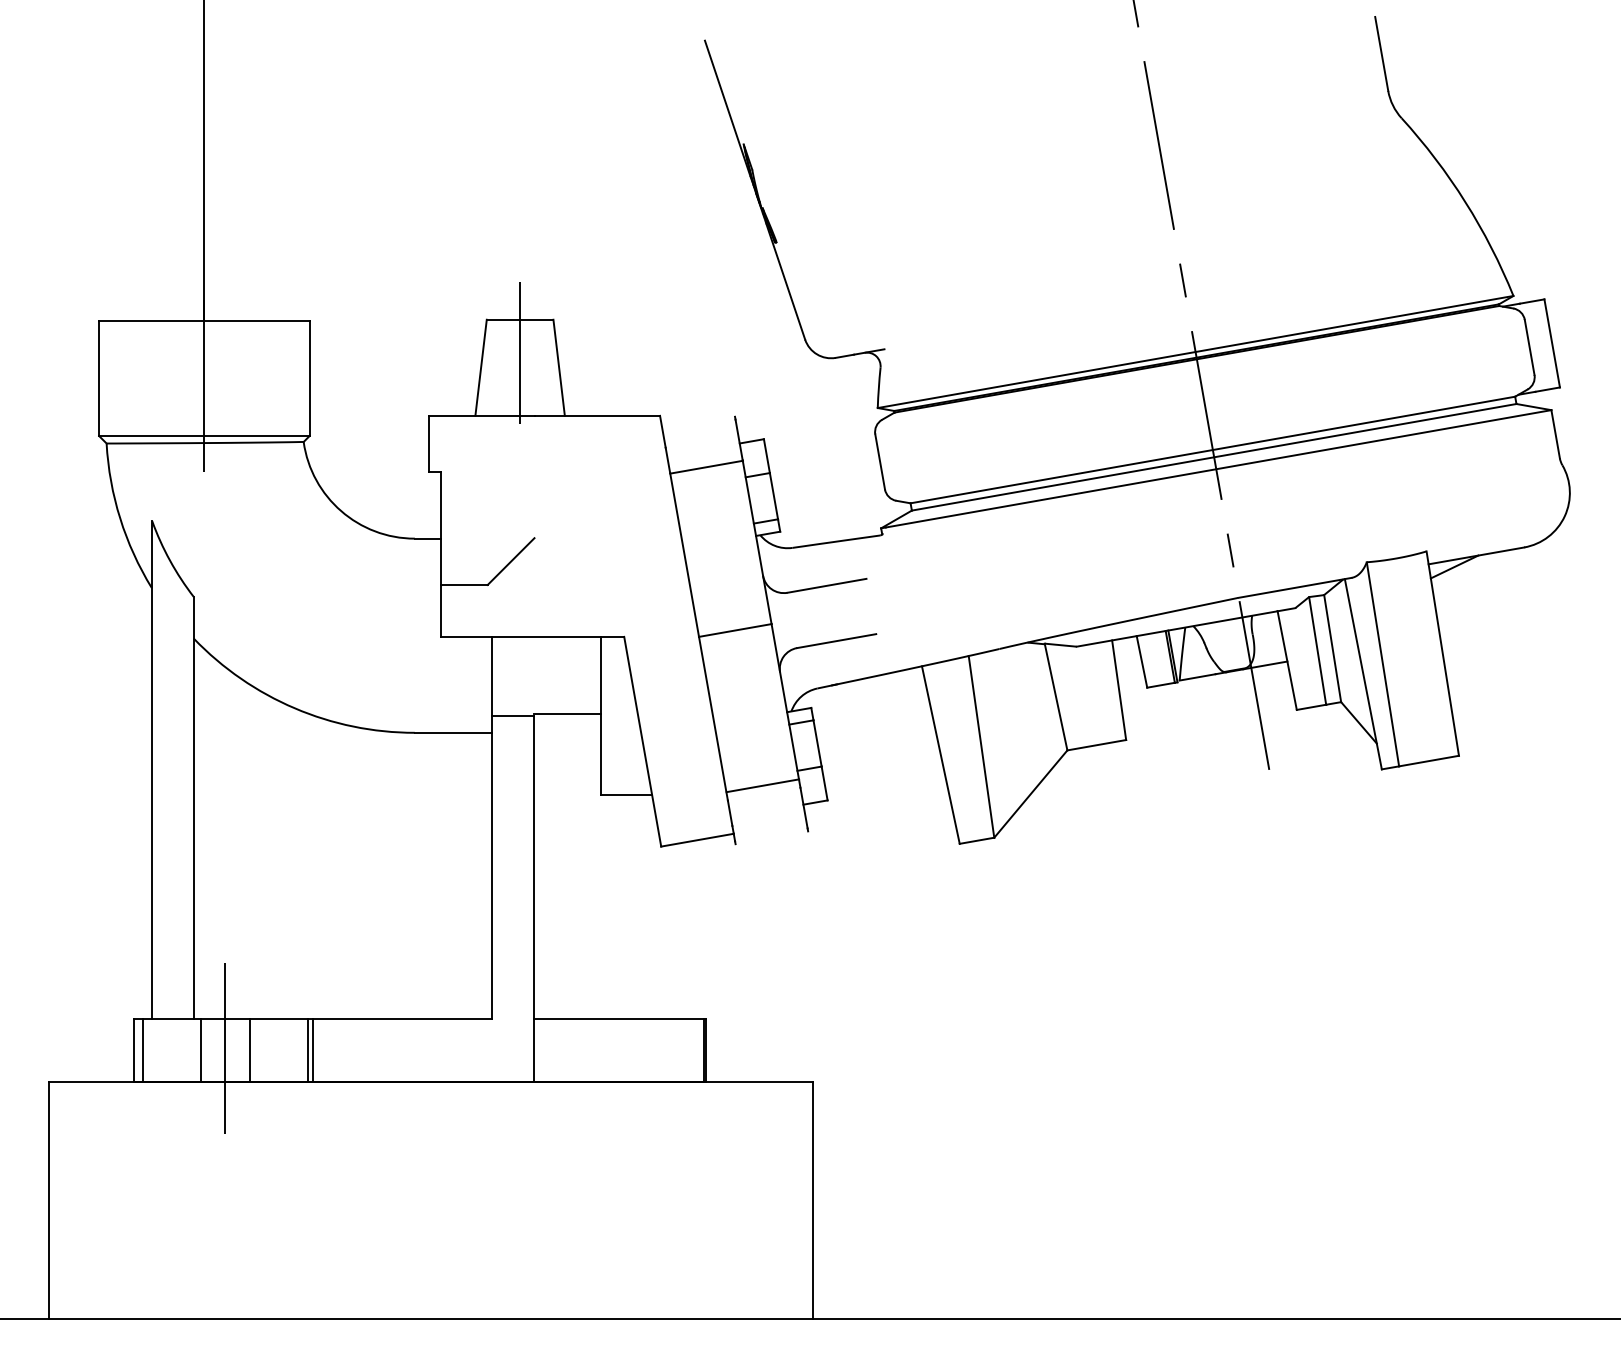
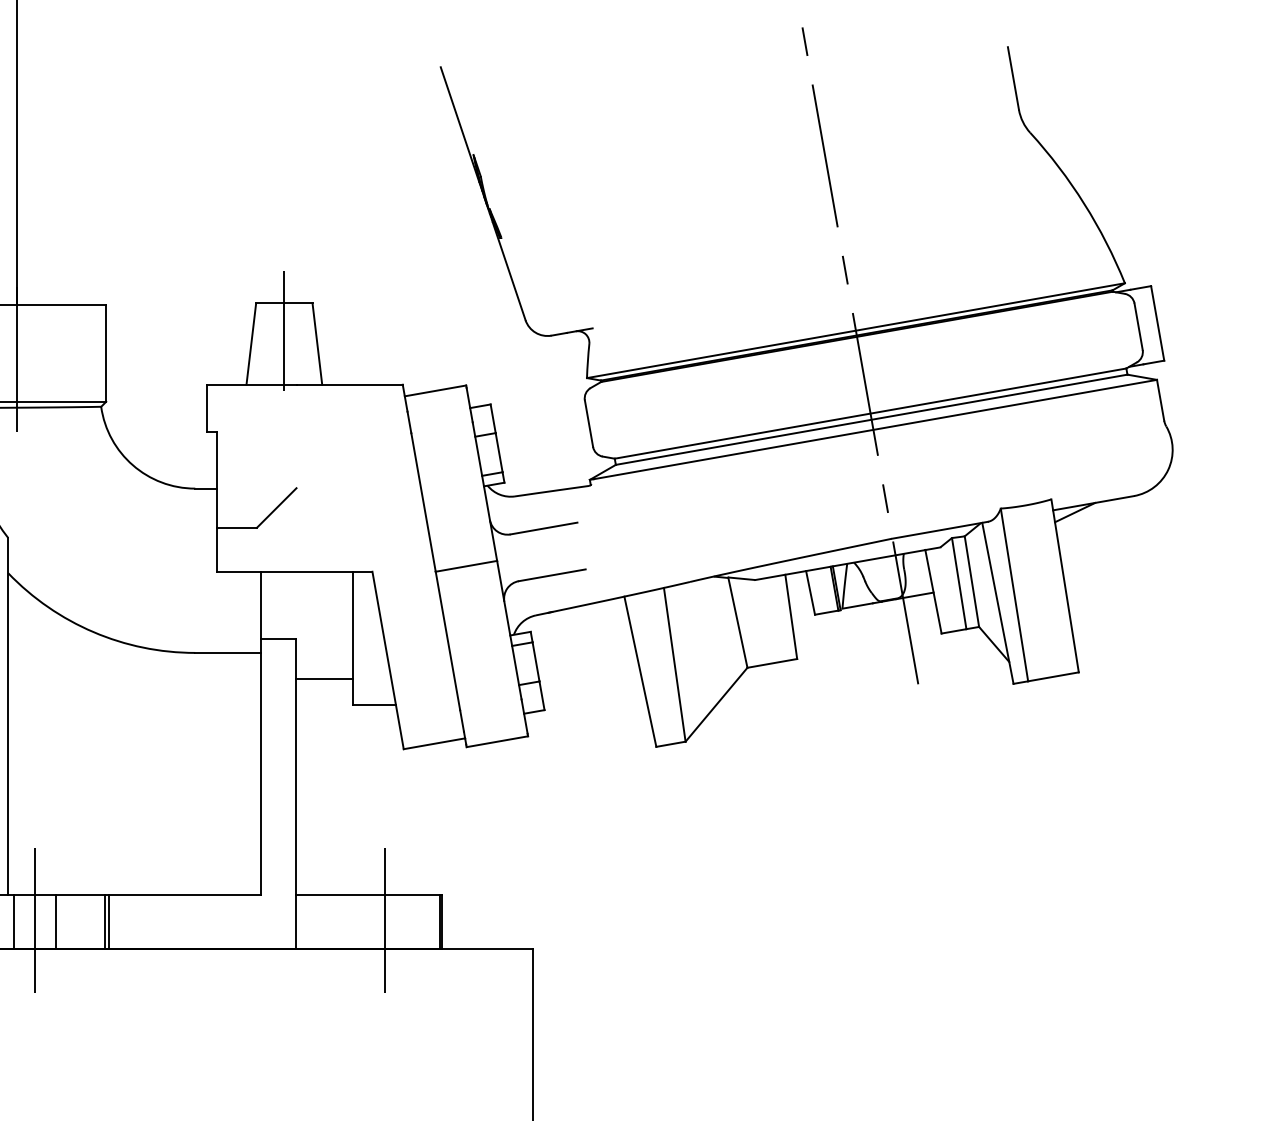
line: (706, 466) -> (435, 390), moved
line: (567, 714) -> (324, 678), moved
line: (762, 785) -> (497, 741), moved
line: (639, 1039) -> (385, 912), added

